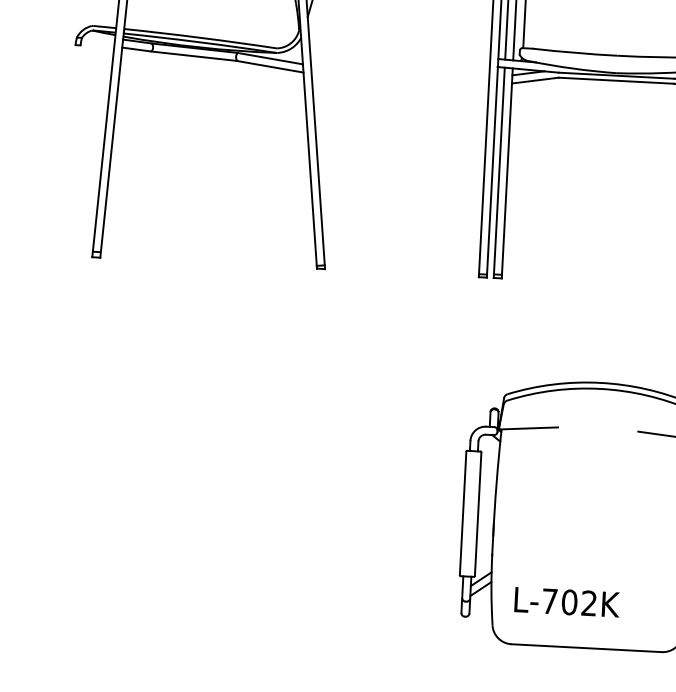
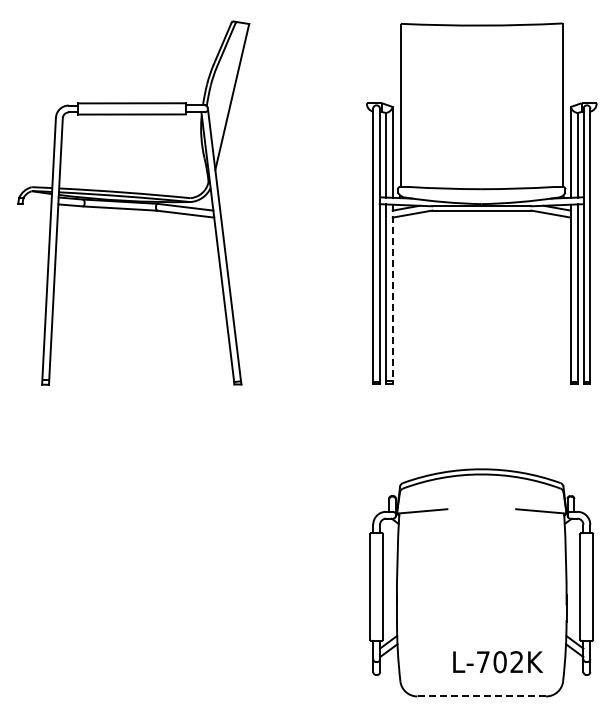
line: (507, 173) -> (392, 294), solid -> dashed
text: (566, 602) -> (497, 662), moved
line: (586, 648) -> (481, 696), solid -> dashed

